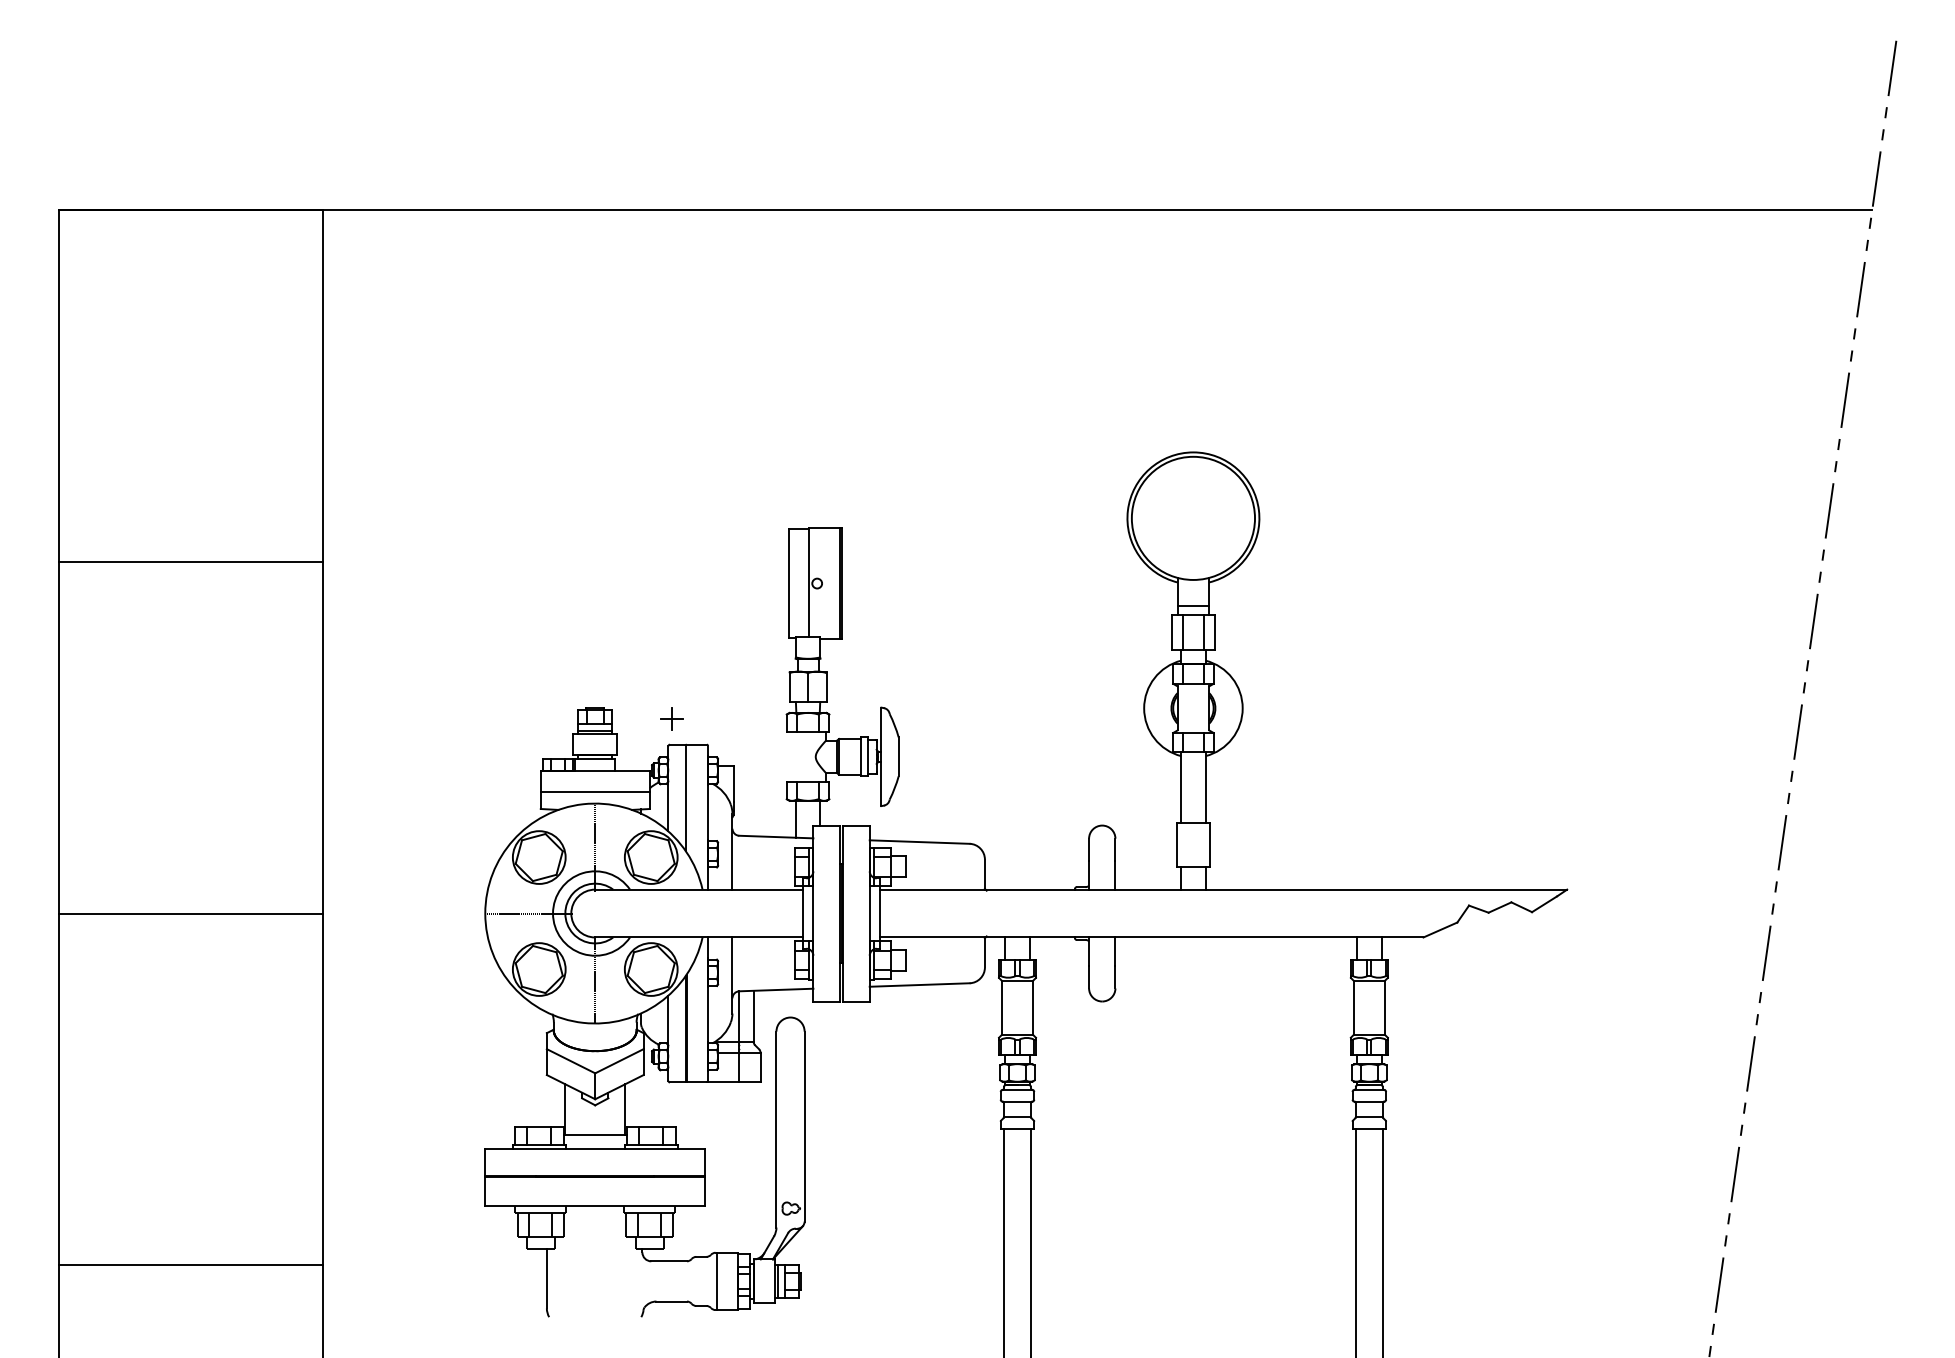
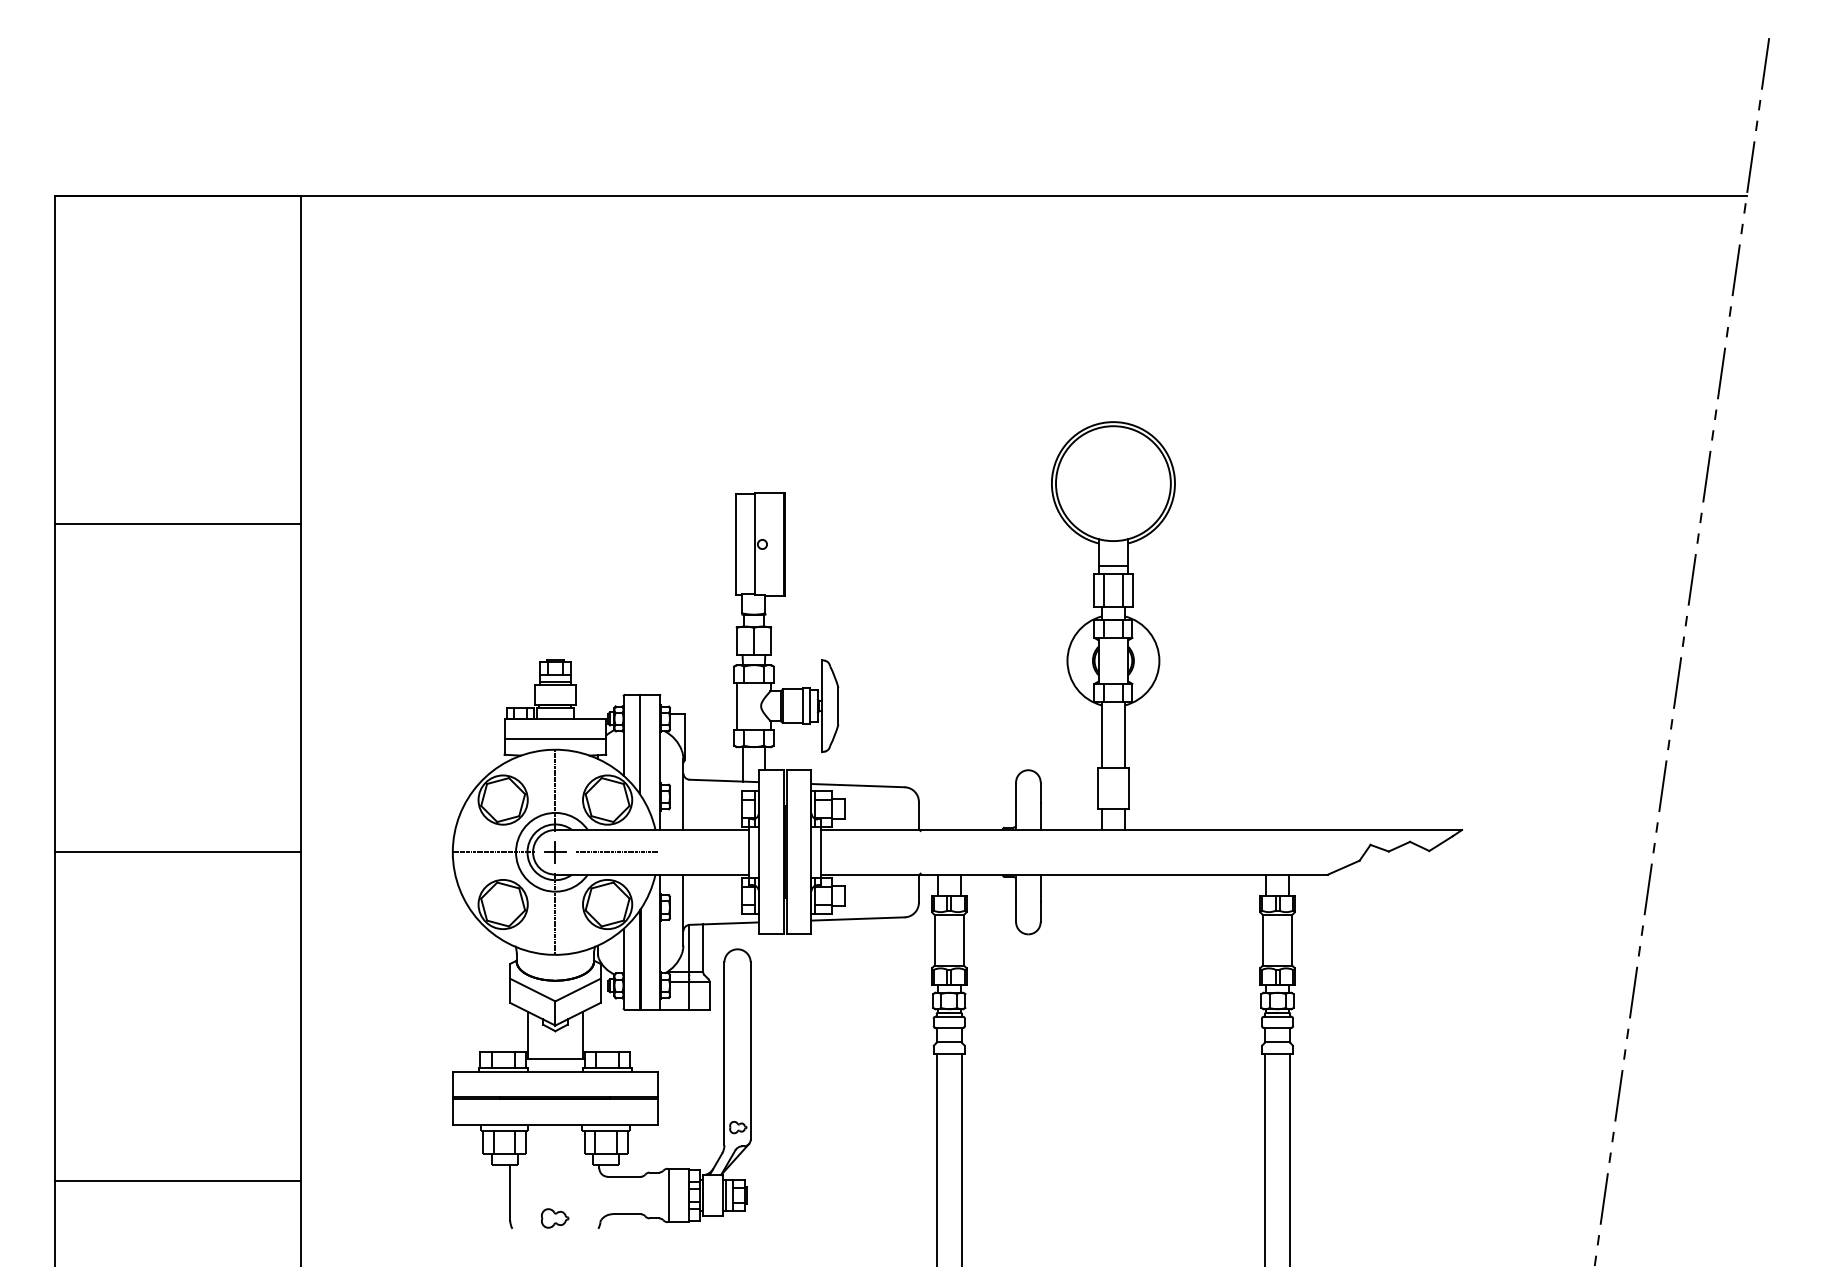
part: (671, 718) -> (554, 852), moved
line: (790, 756) -> (737, 705), added
line: (661, 913) -> (617, 852), added
part: (594, 1305) -> (554, 1217), added

